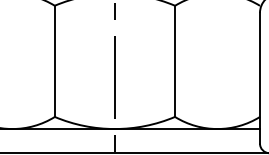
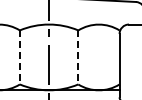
line: (53, 61) -> (19, 57), solid -> dashed
line: (175, 61) -> (78, 57), solid -> dashed

